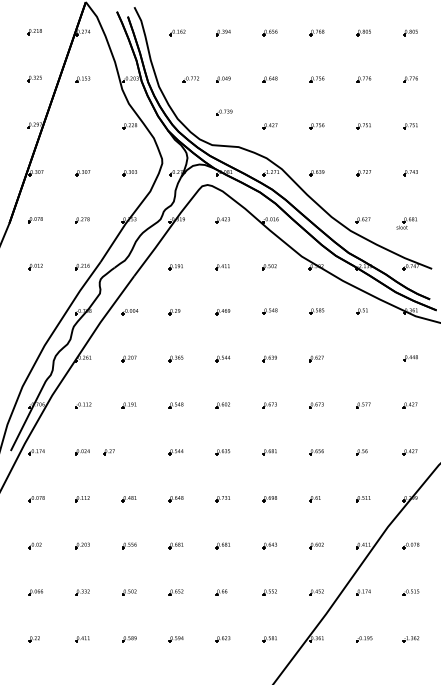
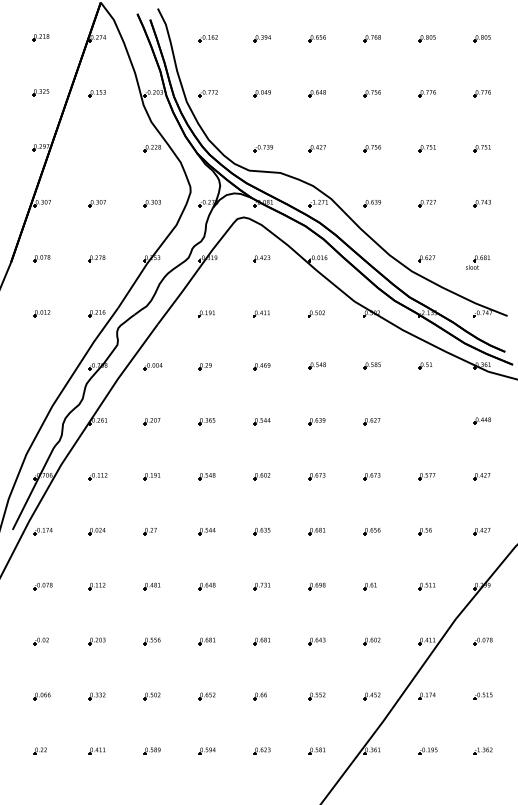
part: (190, 79) -> (207, 93), moved
part: (224, 112) -> (263, 148), moved
part: (108, 452) -> (149, 531), moved

